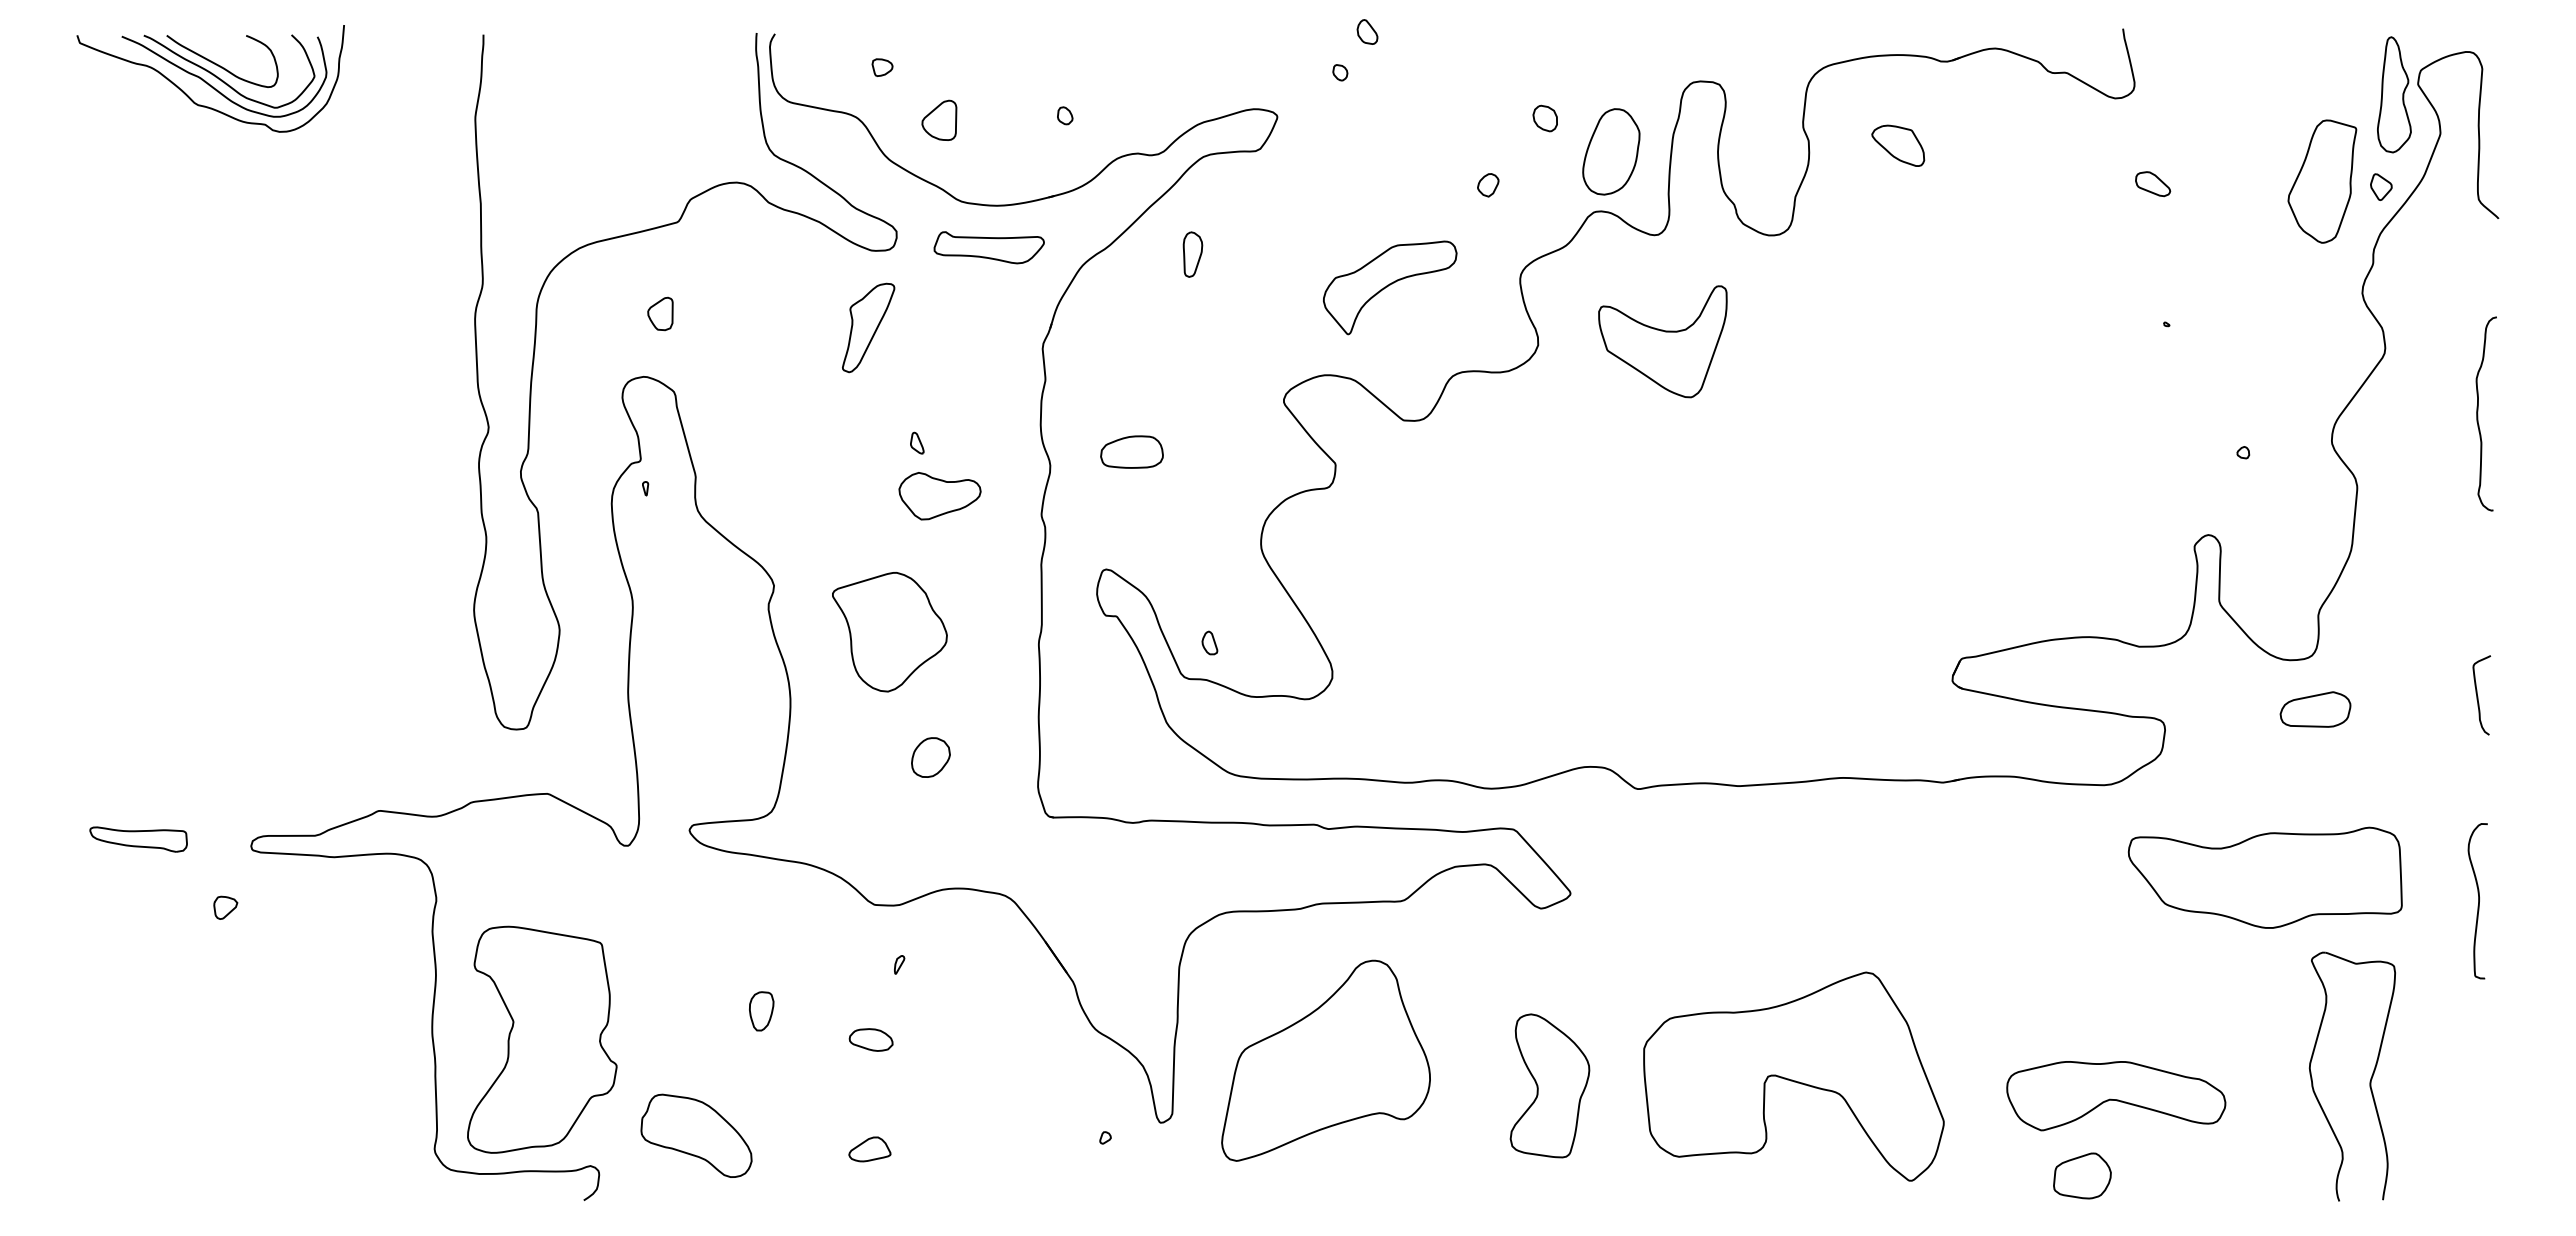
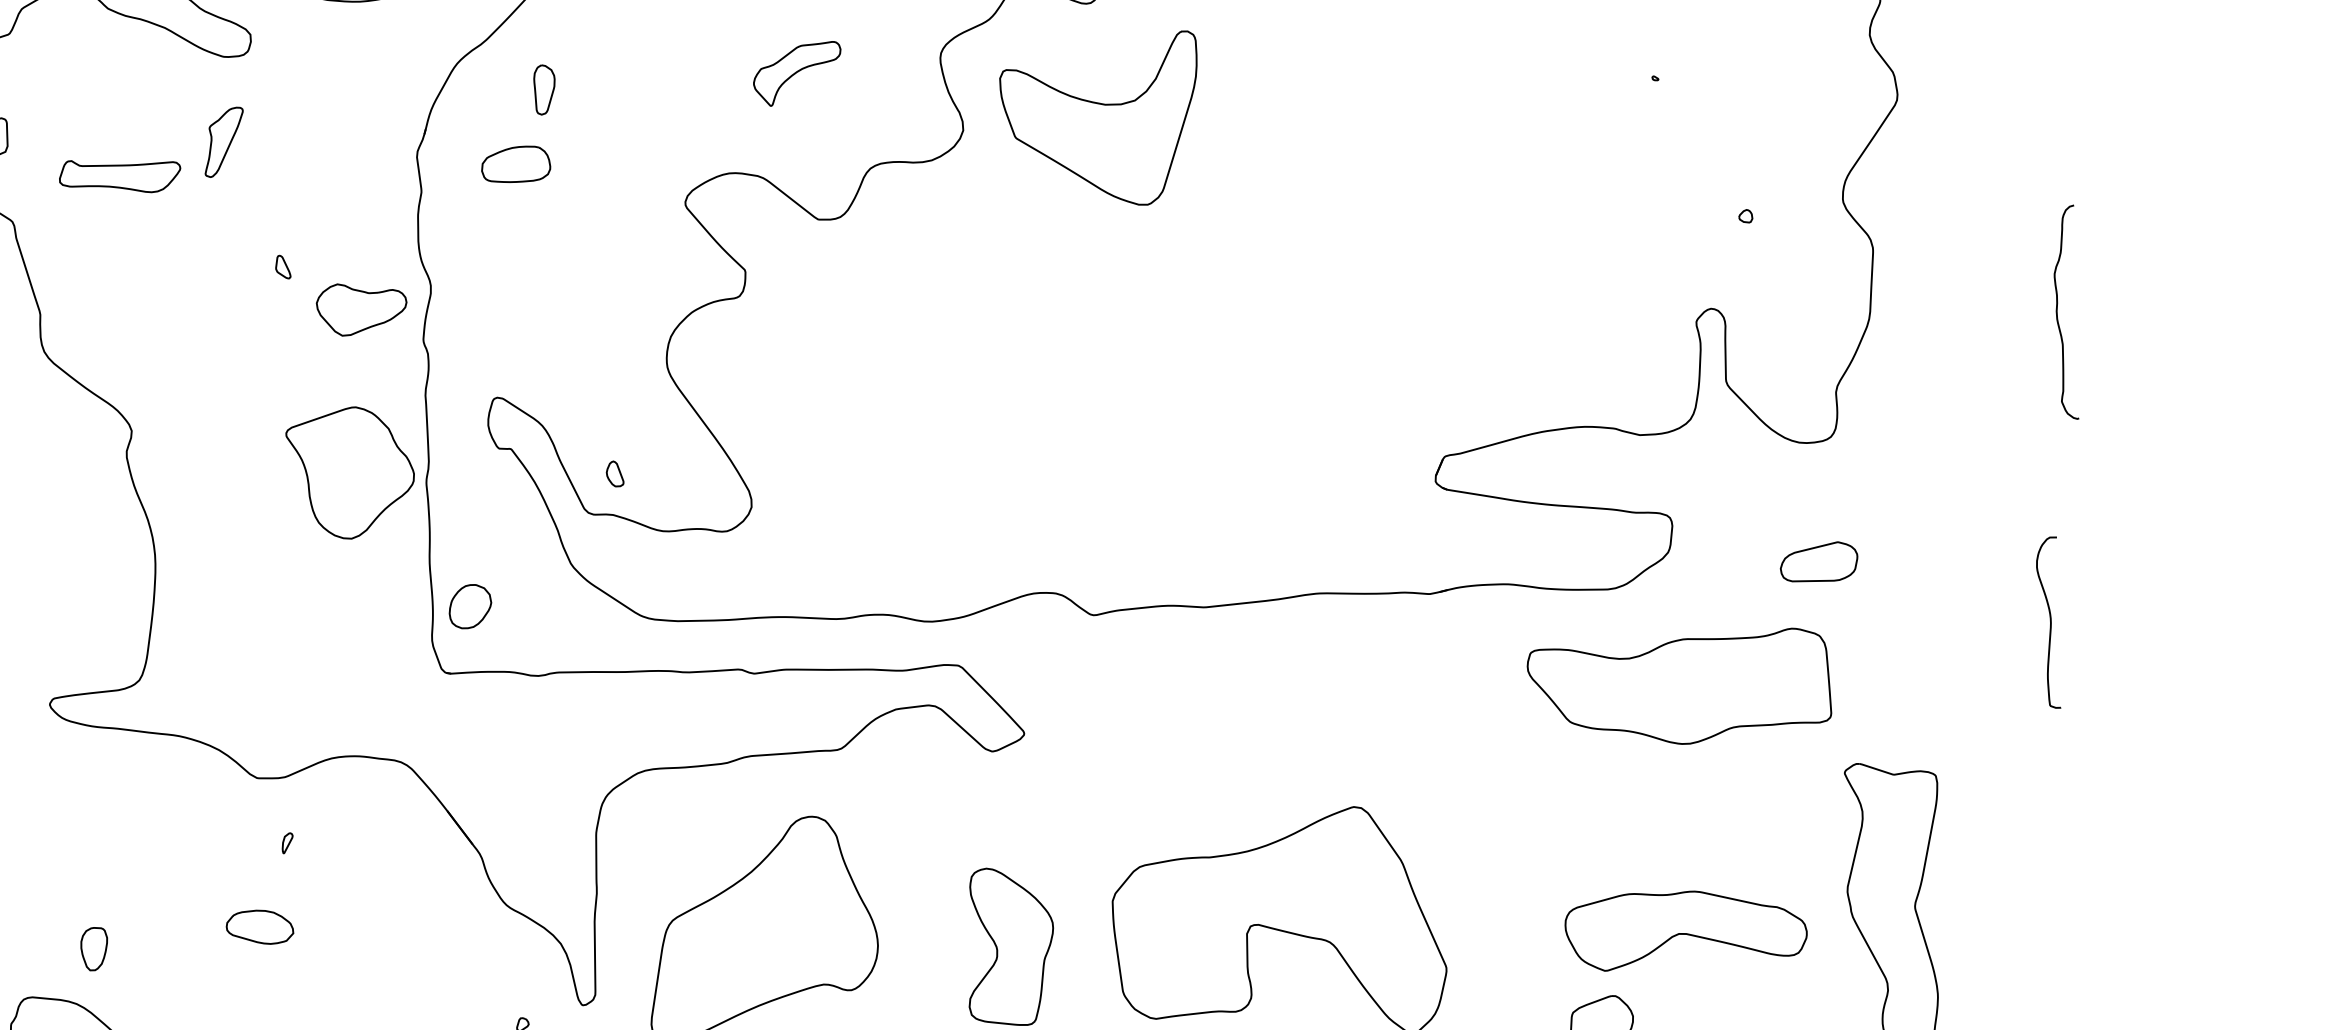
part: (988, 247) -> (119, 176), moved
part: (1192, 254) -> (544, 89), moved
part: (1390, 287) -> (797, 73), size x0.6
part: (868, 327) -> (223, 141), size x0.7
part: (1662, 341) -> (1100, 120), size x1.4
curve: (2478, 413) -> (2058, 312), moved
part: (1131, 451) -> (515, 163), moved
part: (939, 496) -> (361, 309), moved
part: (889, 632) -> (350, 473), moved
curve: (2478, 696) -> (2016, 474), removed
part: (2315, 709) -> (1819, 562), moved
part: (930, 757) -> (469, 606), moved
part: (2264, 877) -> (1678, 688), moved
curve: (2478, 901) -> (2050, 623), moved
part: (761, 1011) -> (94, 949), moved
part: (870, 1039) -> (259, 926), size x1.4
part: (2116, 1096) -> (1686, 930), moved

